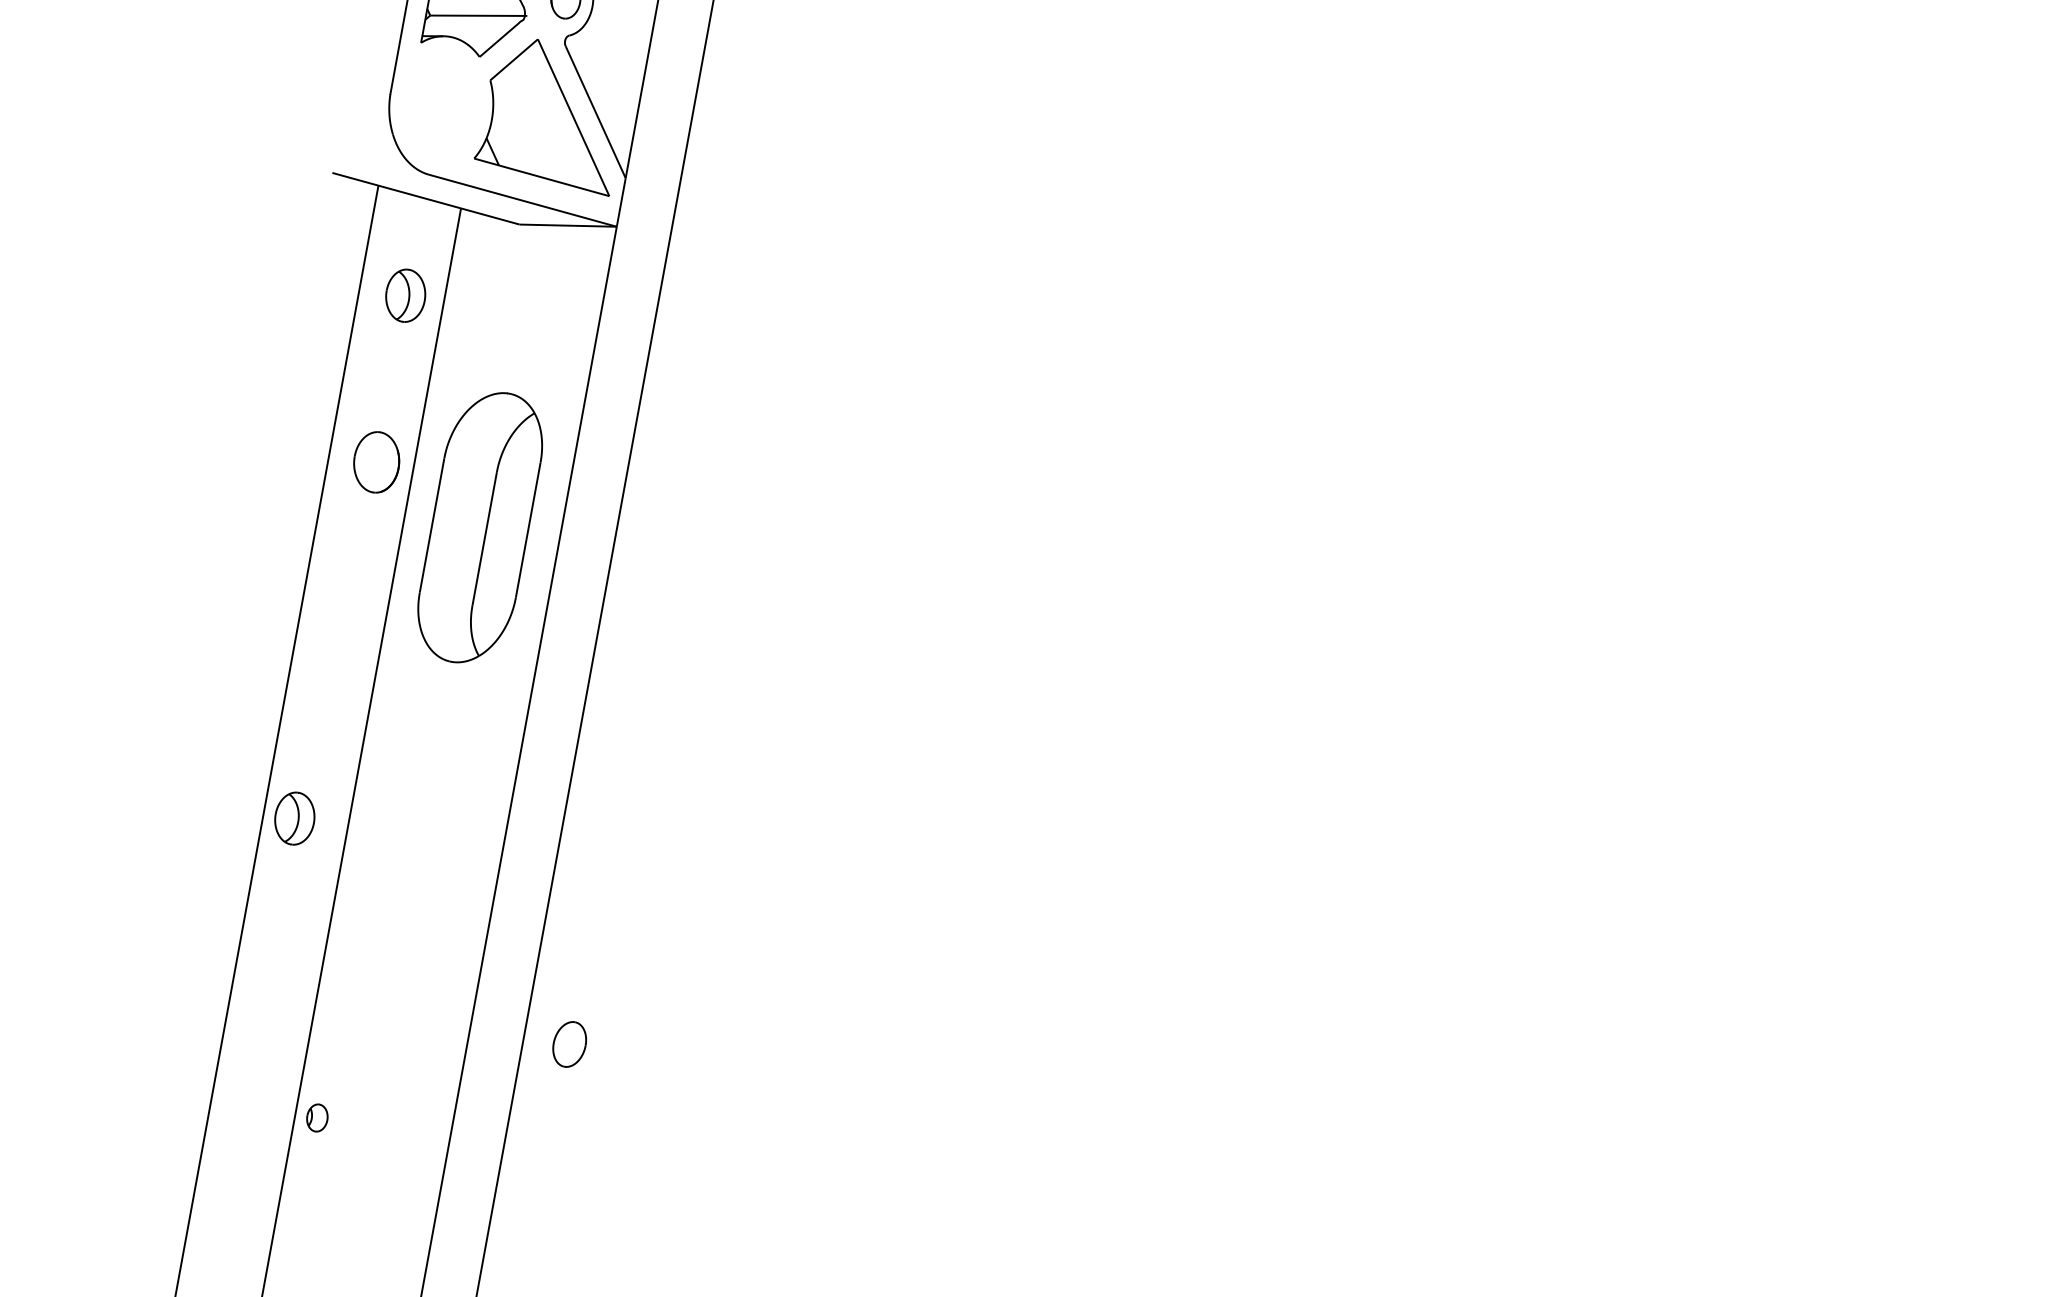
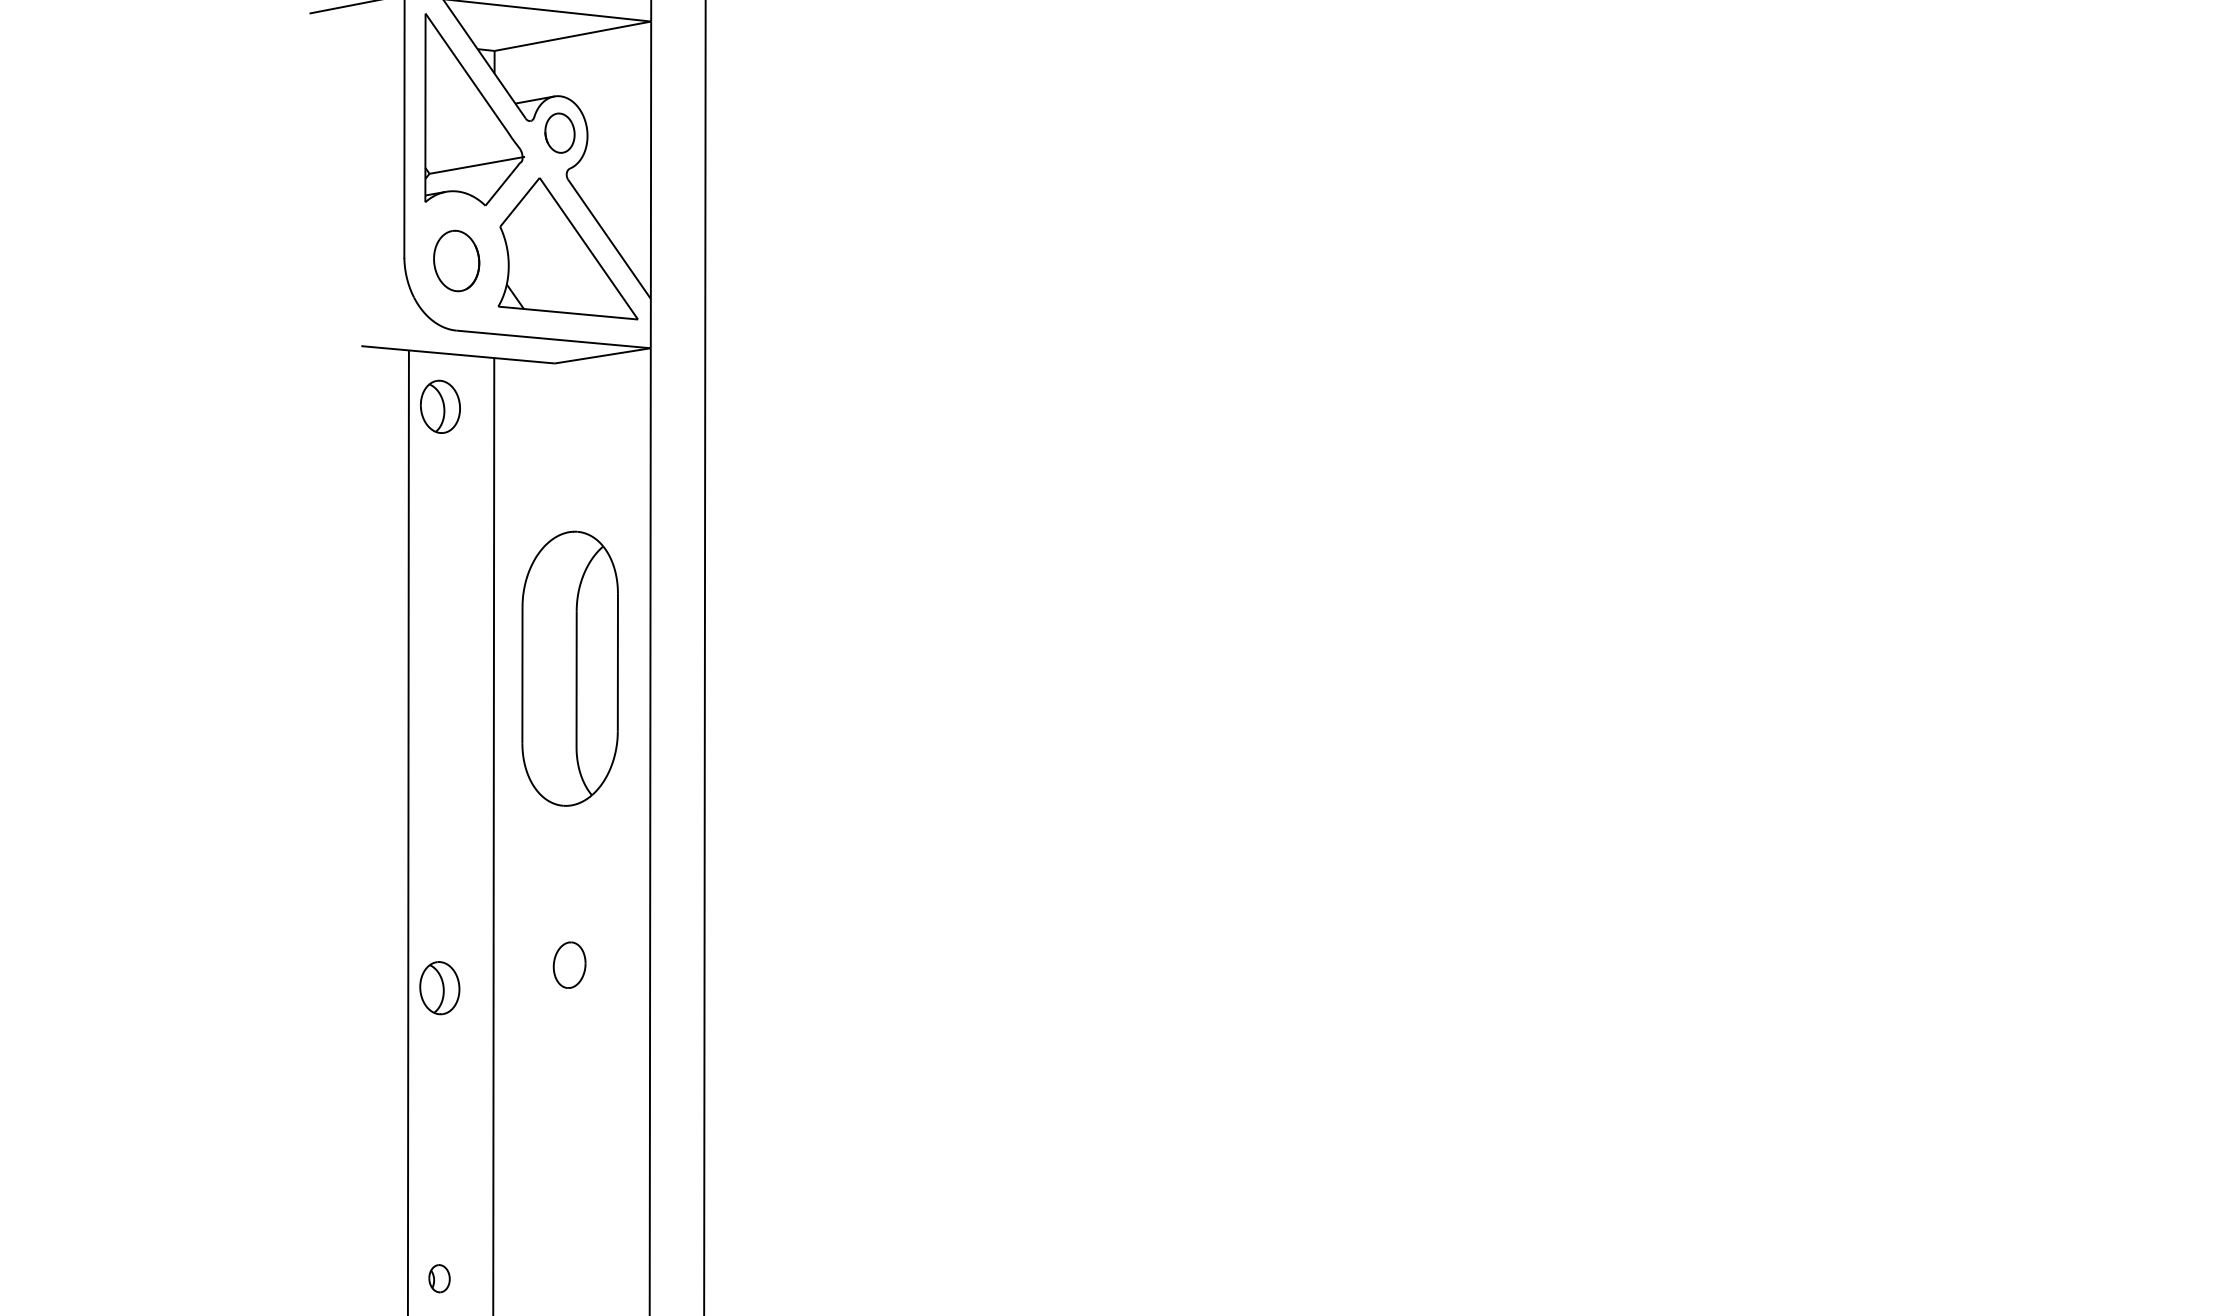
part: (405, 295) -> (440, 406), moved
part: (376, 461) -> (456, 260), moved
part: (569, 1043) -> (569, 964), moved
part: (317, 1117) -> (439, 1278), moved

